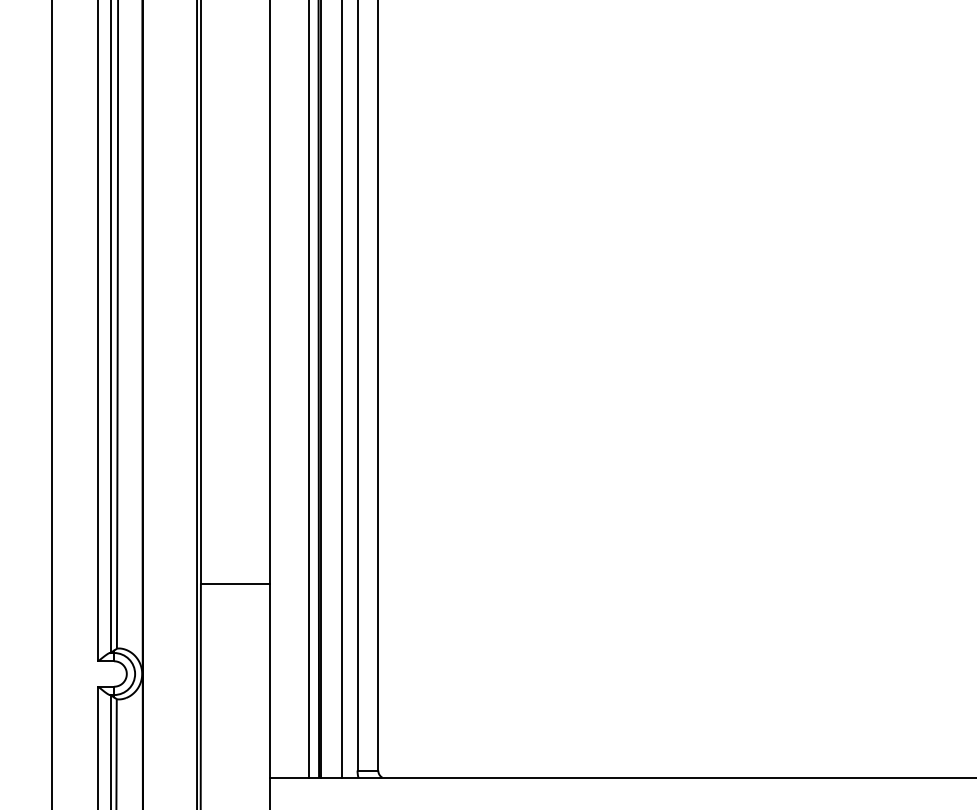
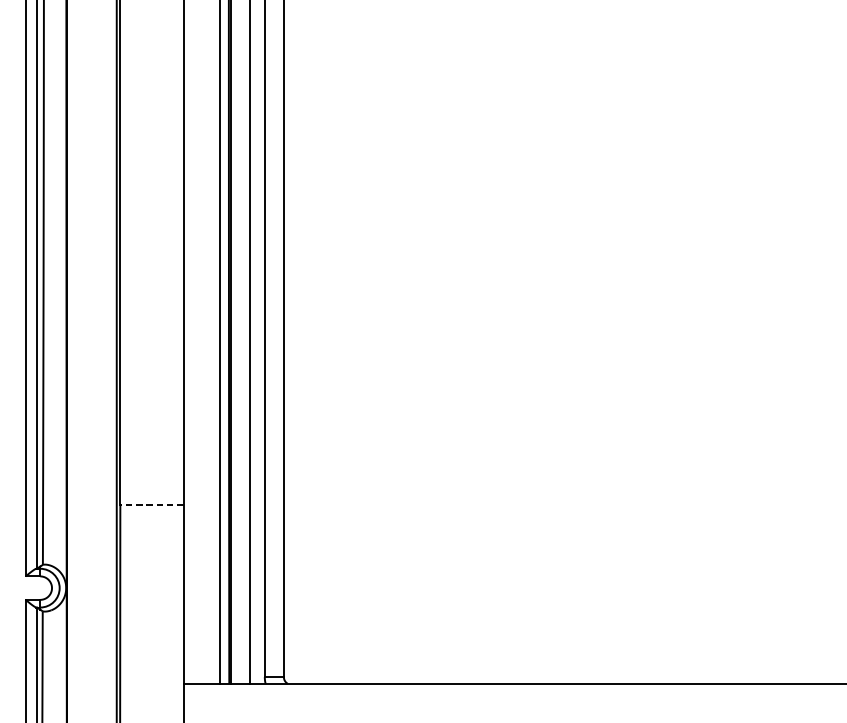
line: (234, 583) -> (151, 504), solid -> dashed

